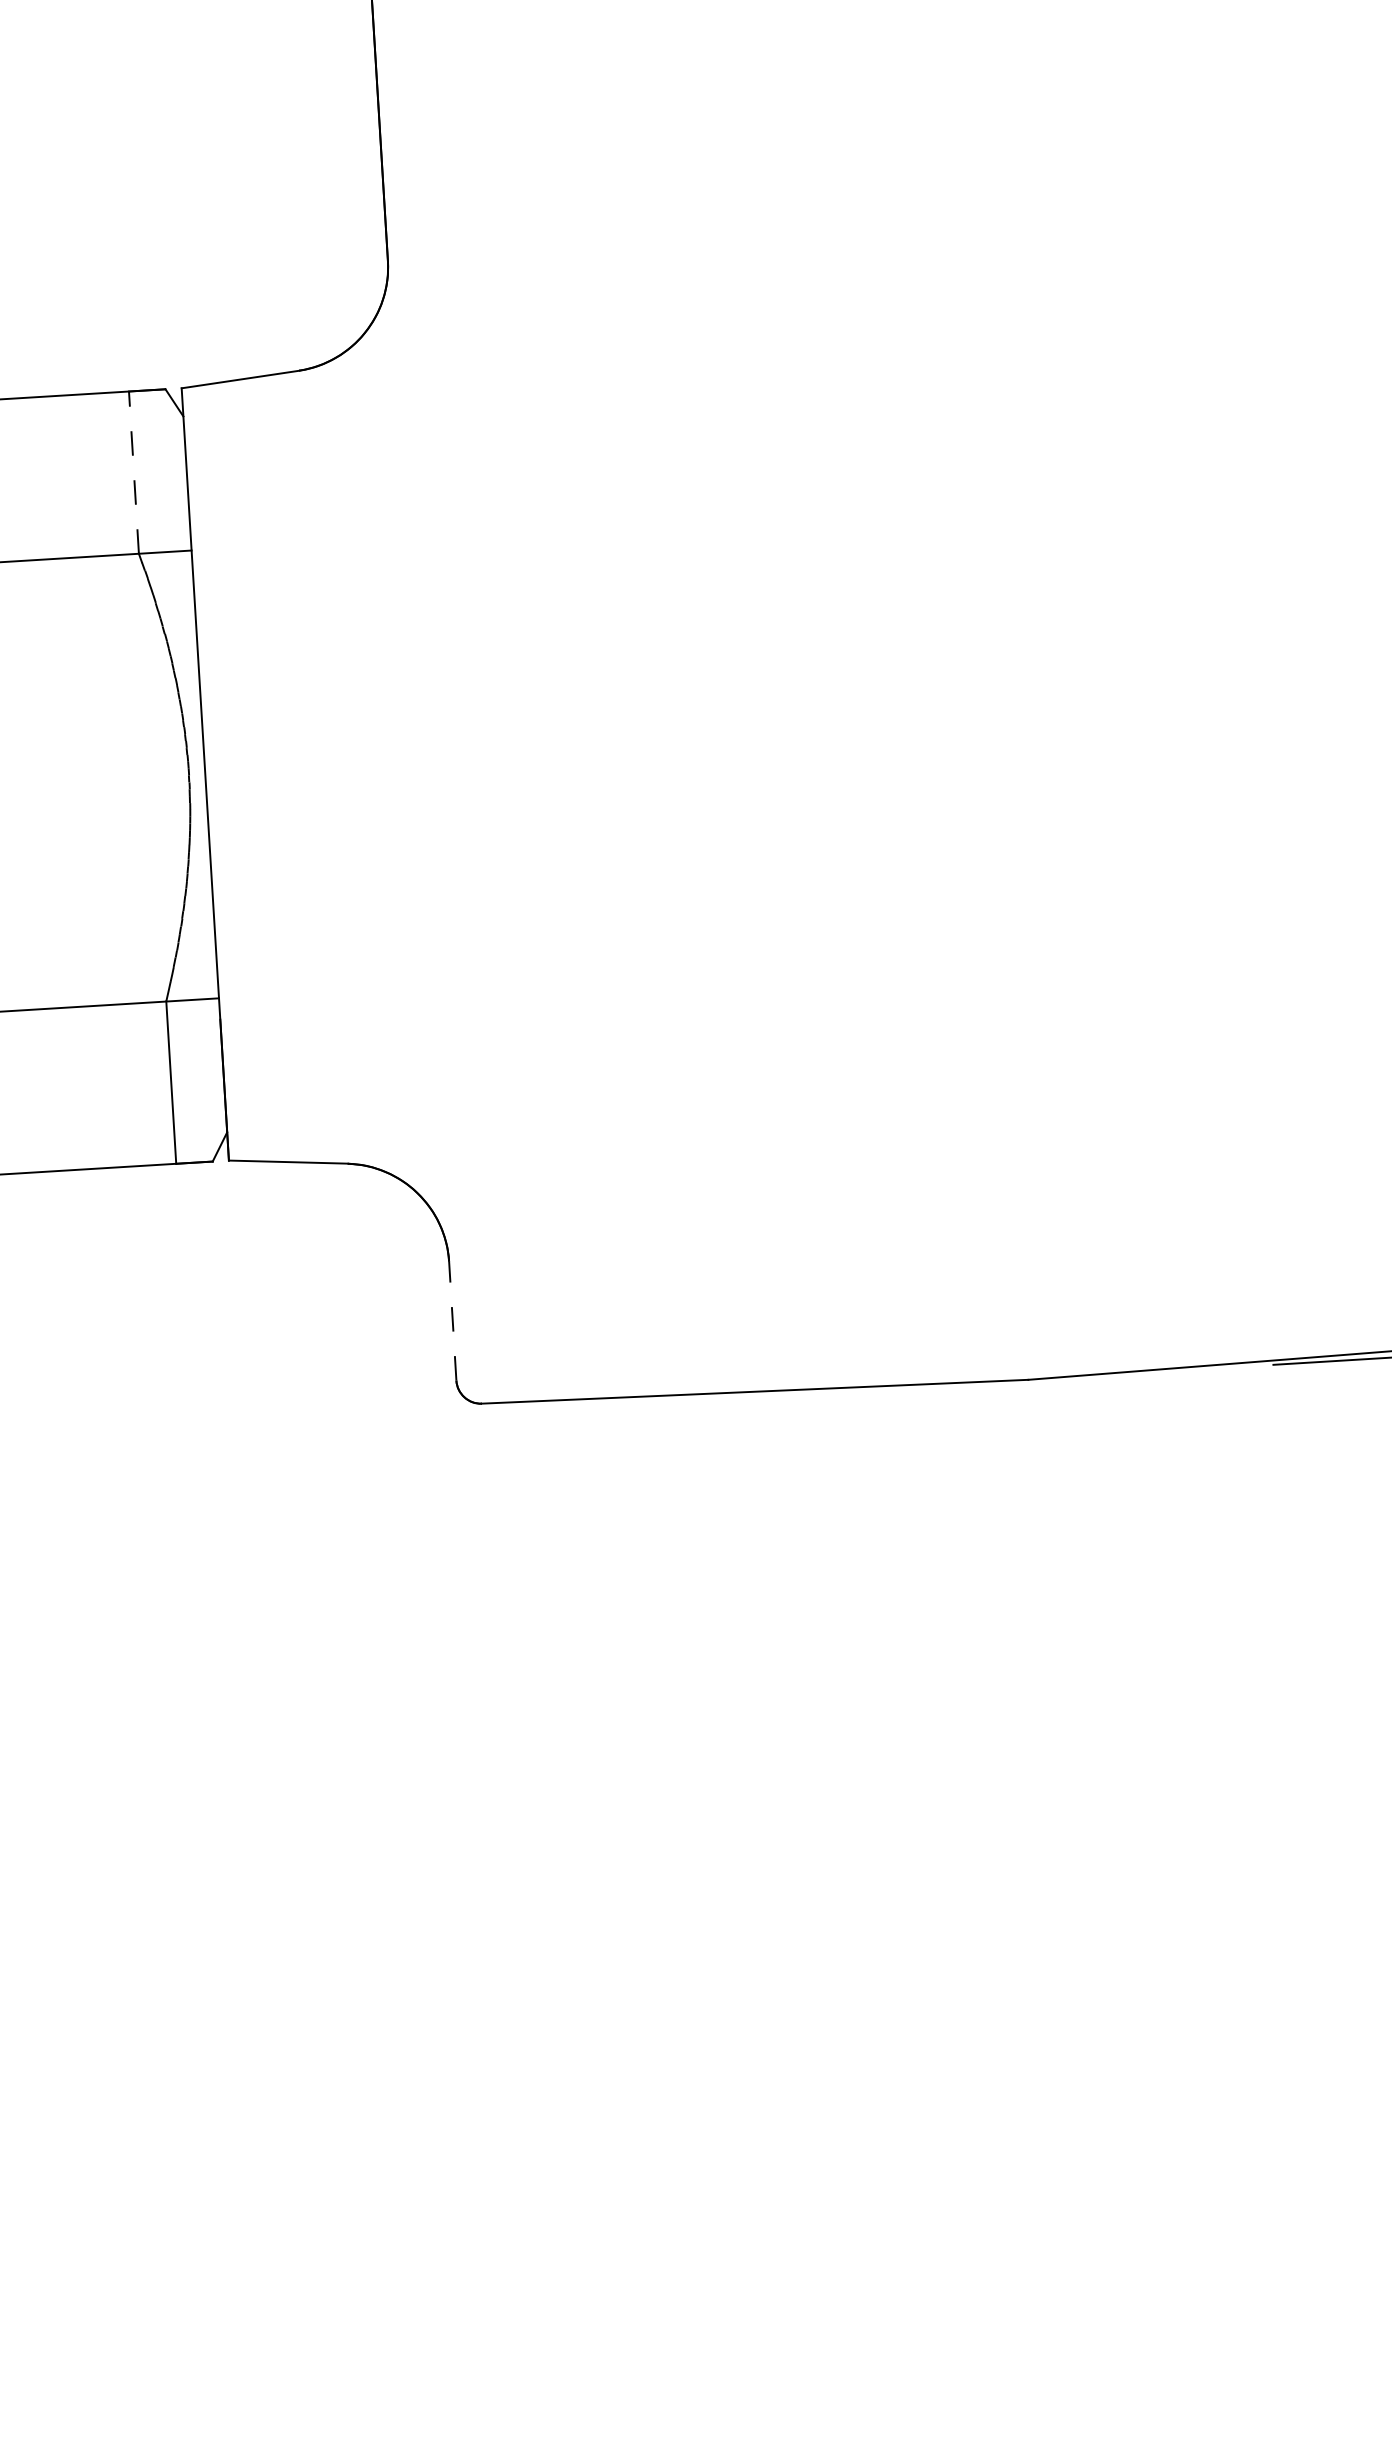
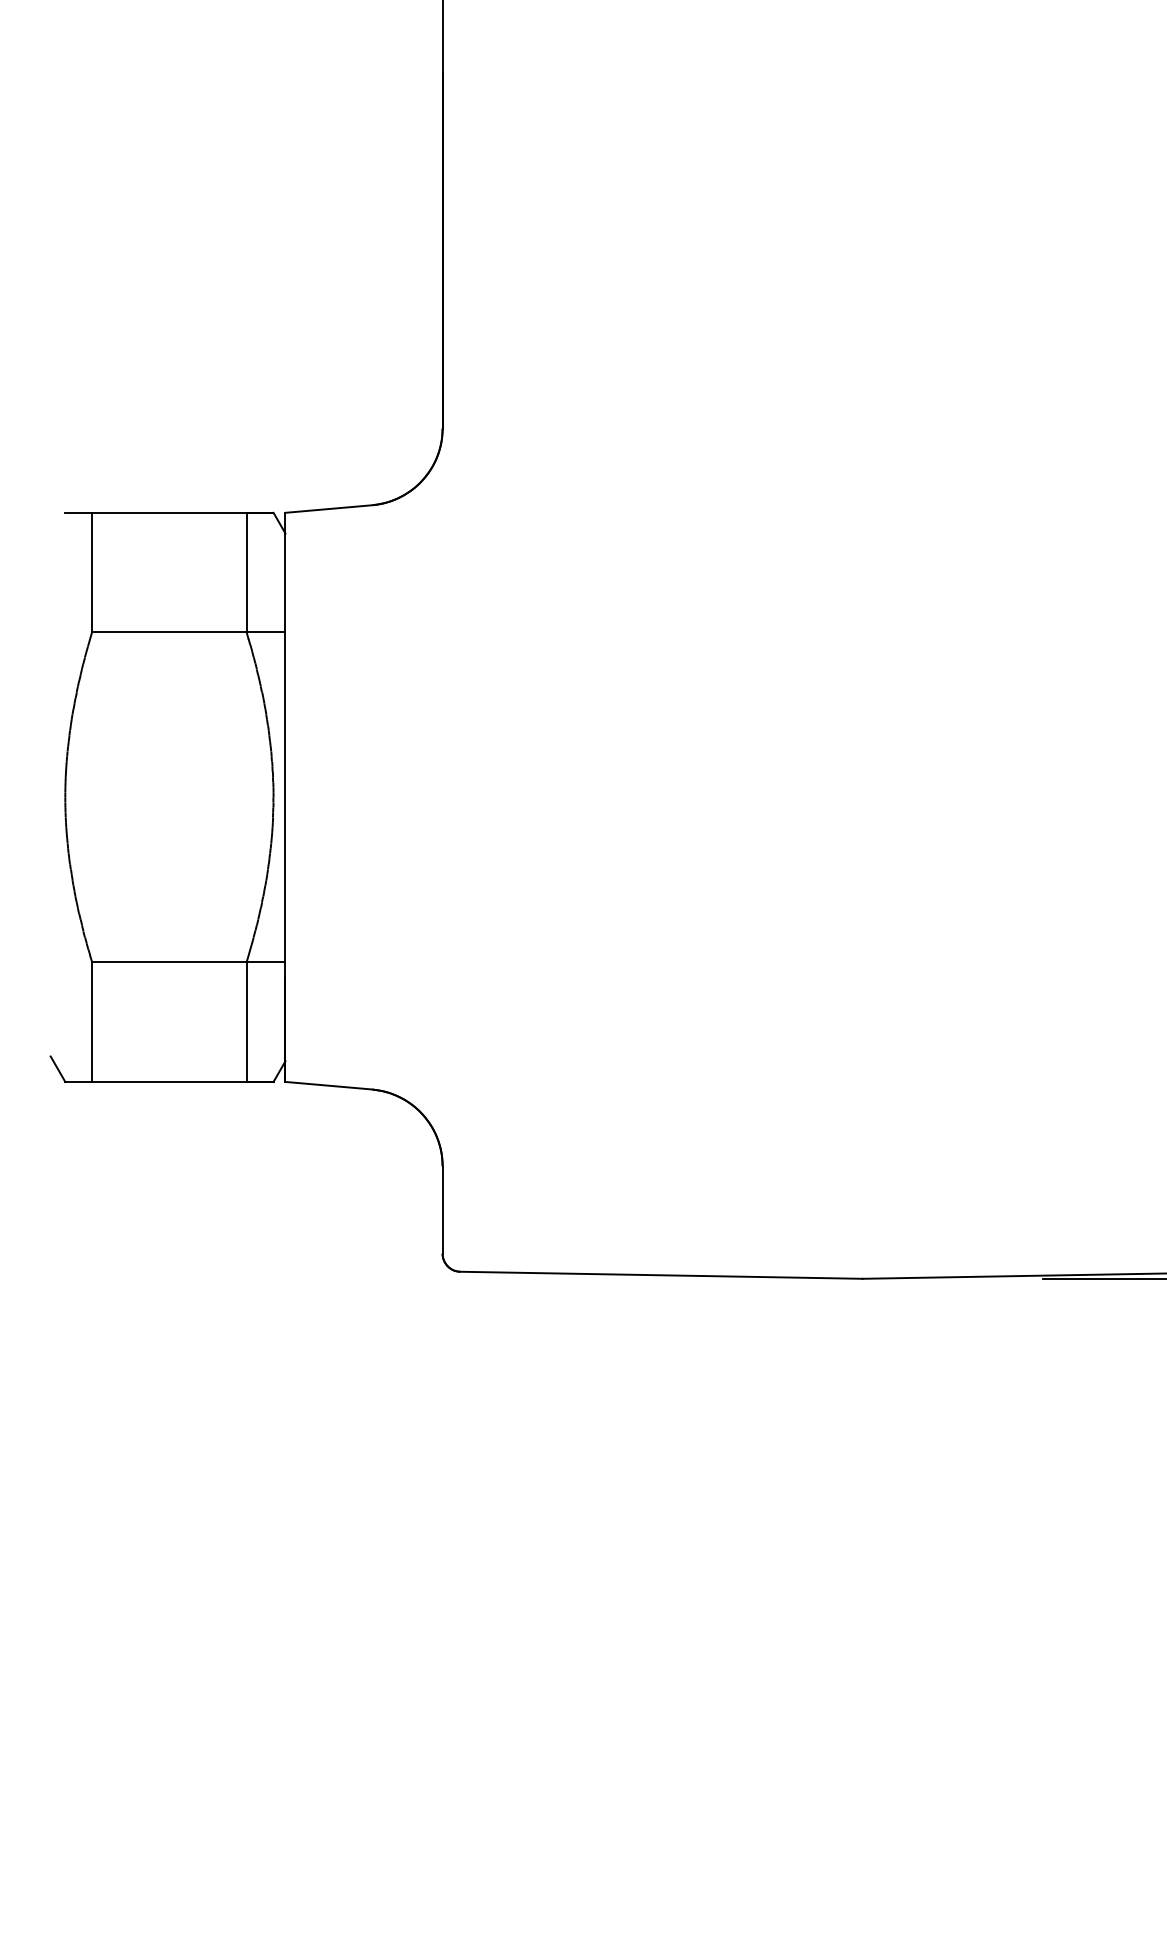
line: (133, 472) -> (246, 572), dashed -> solid
line: (452, 1320) -> (442, 1209), dashed -> solid

